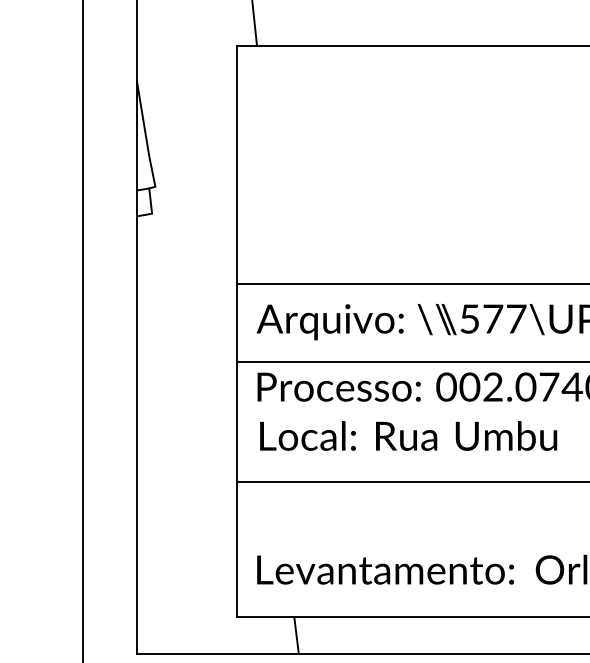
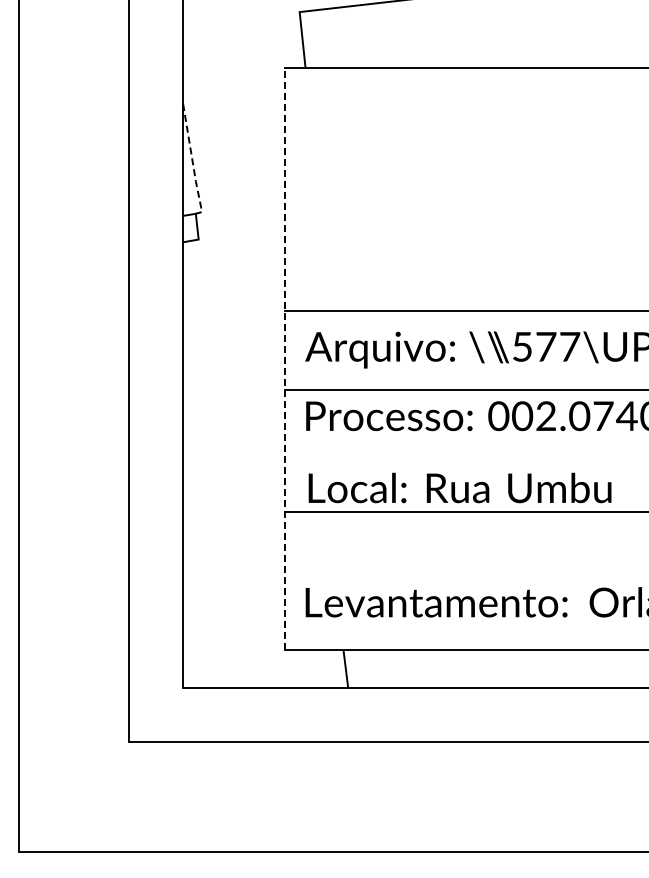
line: (146, 139) -> (192, 163), solid -> dashed
line: (236, 331) -> (284, 359), solid -> dashed
text: (408, 435) -> (459, 487), moved

